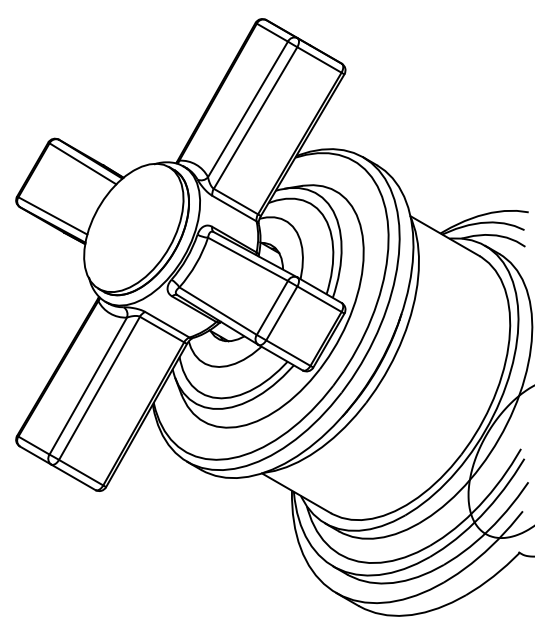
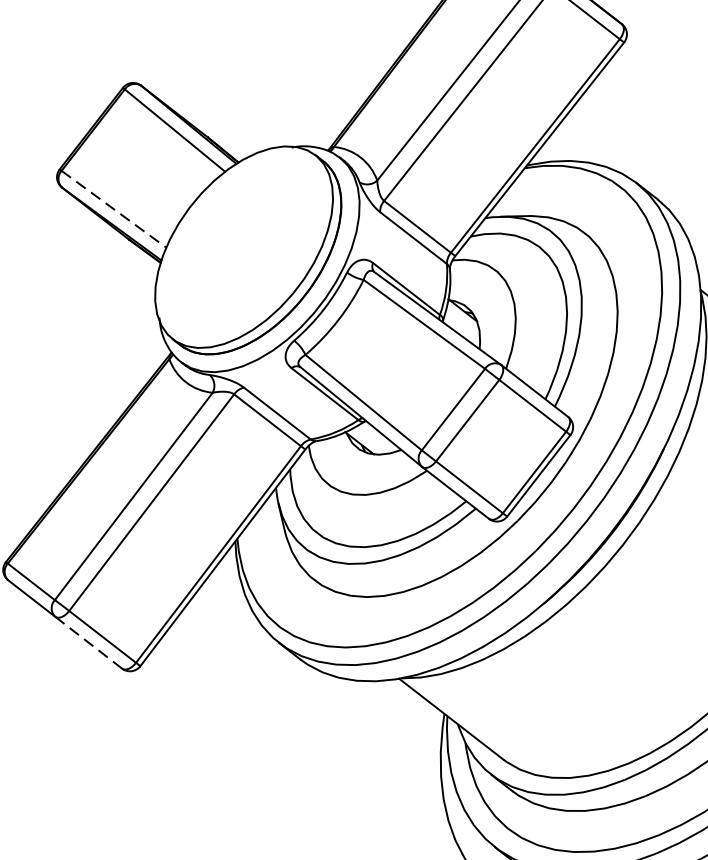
line: (53, 216) -> (114, 210), solid -> dashed
line: (73, 477) -> (88, 643), solid -> dashed

